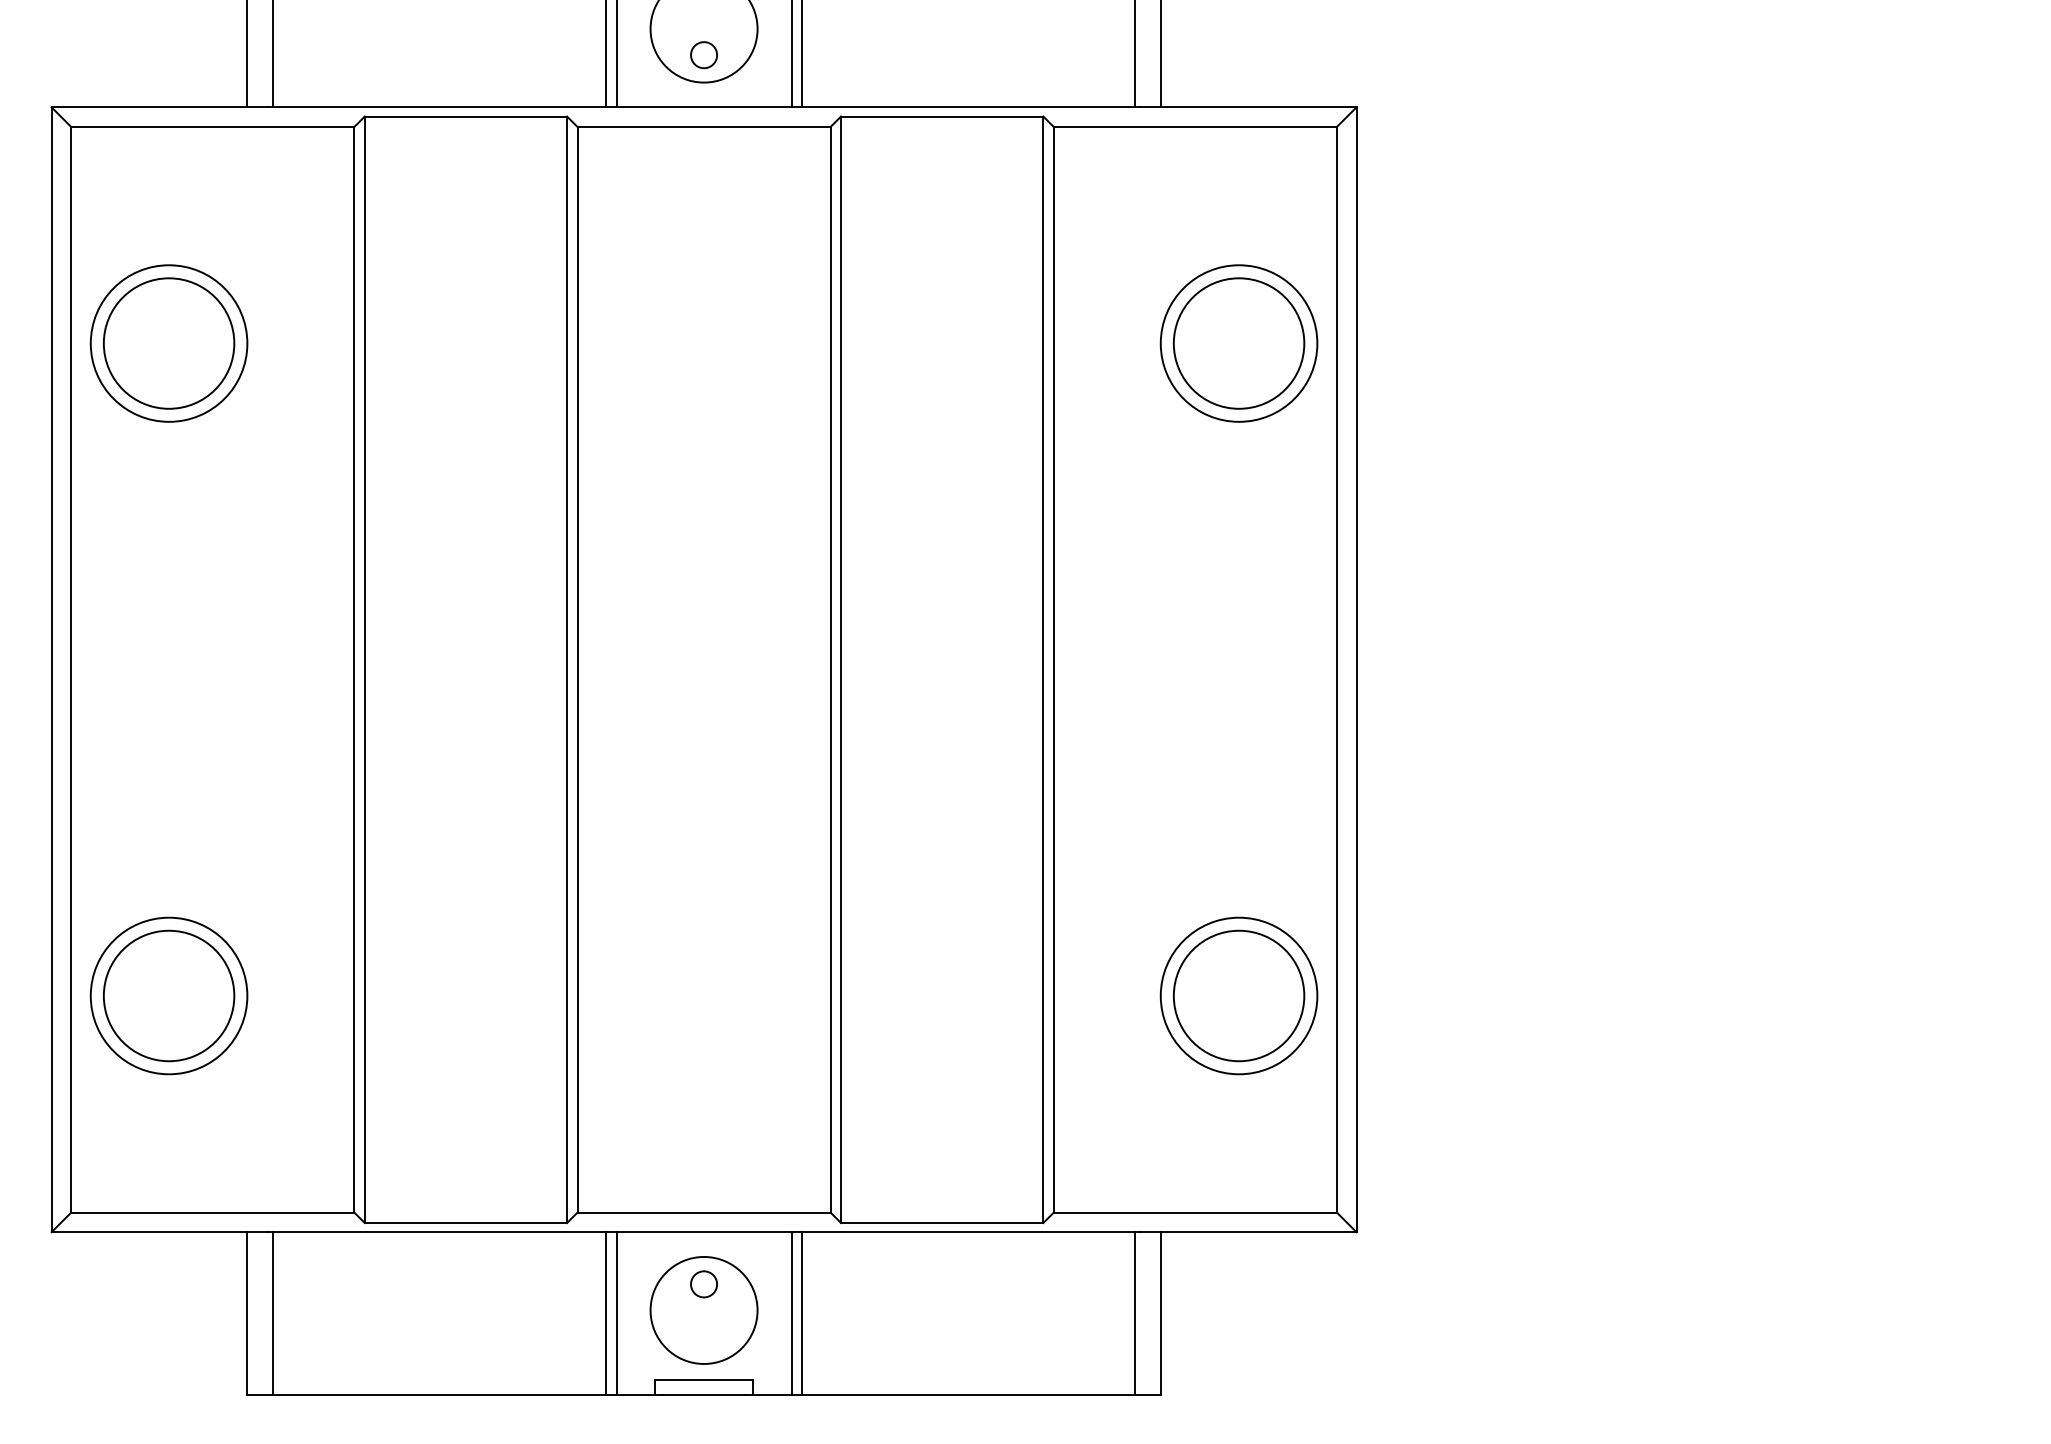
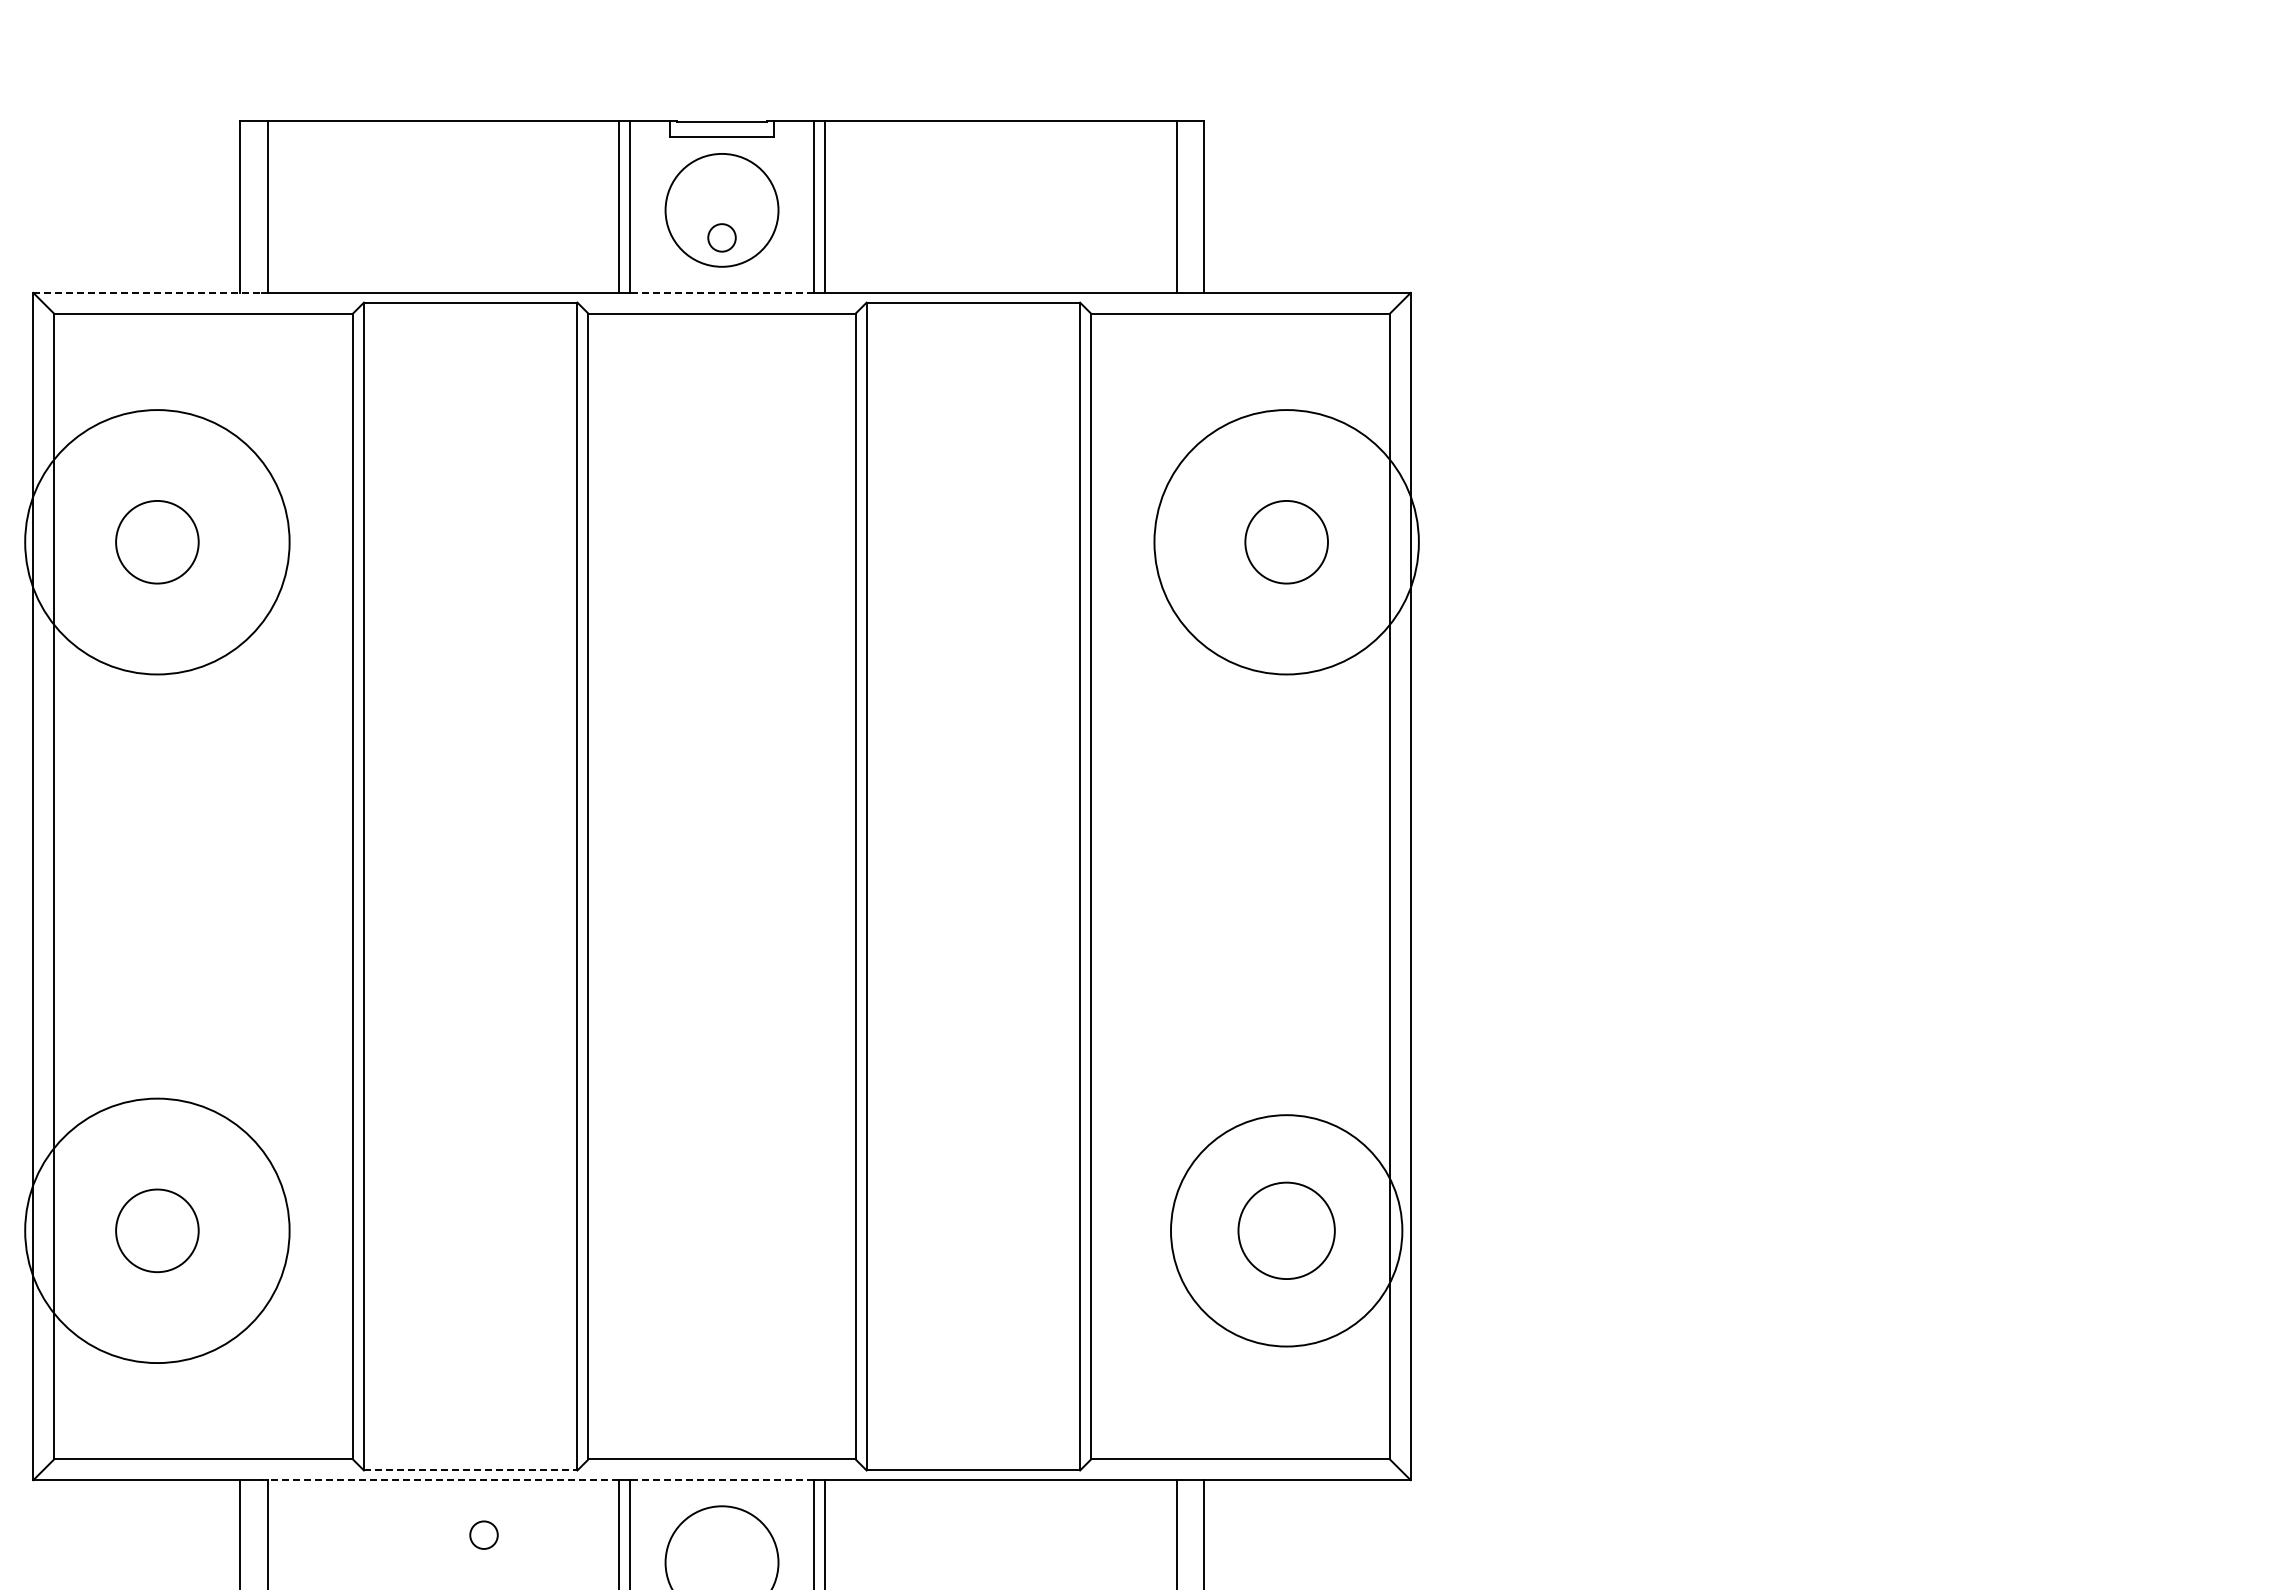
line: (160, 107) -> (148, 293), solid -> dashed
line: (703, 107) -> (721, 293), solid -> dashed
circle: (169, 342) -> (157, 541), size x1.6
circle: (1238, 342) -> (1286, 541), size x1.6
circle: (169, 343) -> (157, 542), size x0.6
circle: (1238, 343) -> (1286, 542), size x0.6
circle: (169, 995) -> (157, 1230), size x0.6
circle: (169, 995) -> (157, 1230), size x1.6
circle: (1238, 995) -> (1286, 1230), size x0.7
circle: (1238, 995) -> (1286, 1230), size x1.4
line: (465, 1223) -> (470, 1470), solid -> dashed
line: (440, 1232) -> (443, 1480), solid -> dashed
line: (703, 1232) -> (721, 1480), solid -> dashed
circle: (703, 1283) -> (483, 1534), moved

